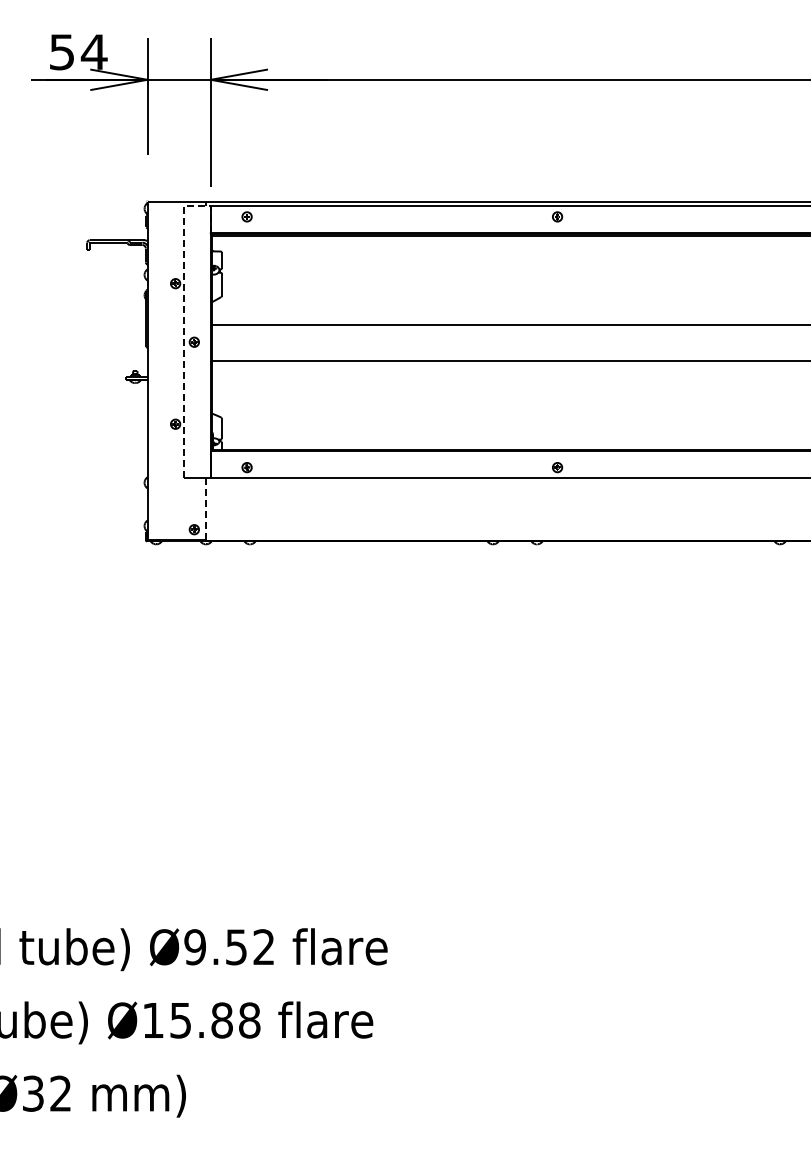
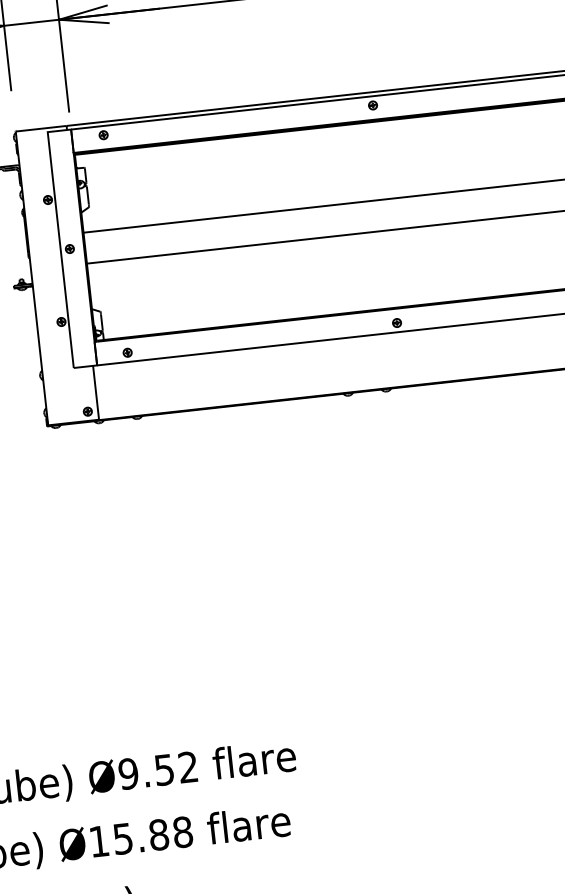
line: (183, 314) -> (57, 226), dashed -> solid
line: (206, 508) -> (96, 392), dashed -> solid

